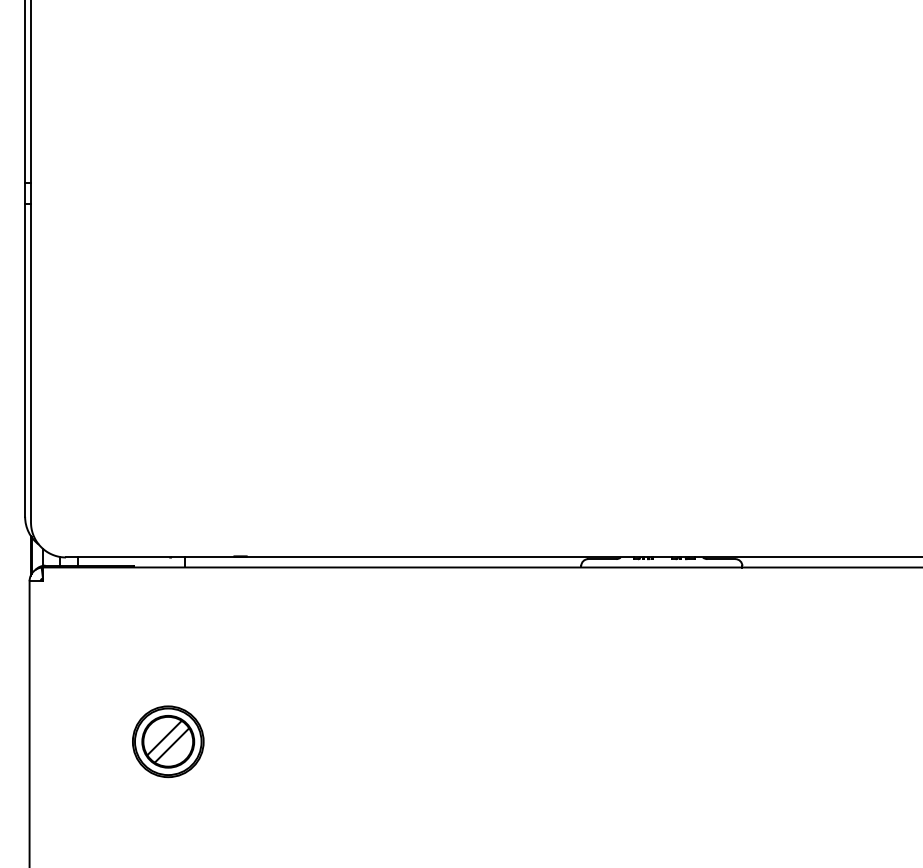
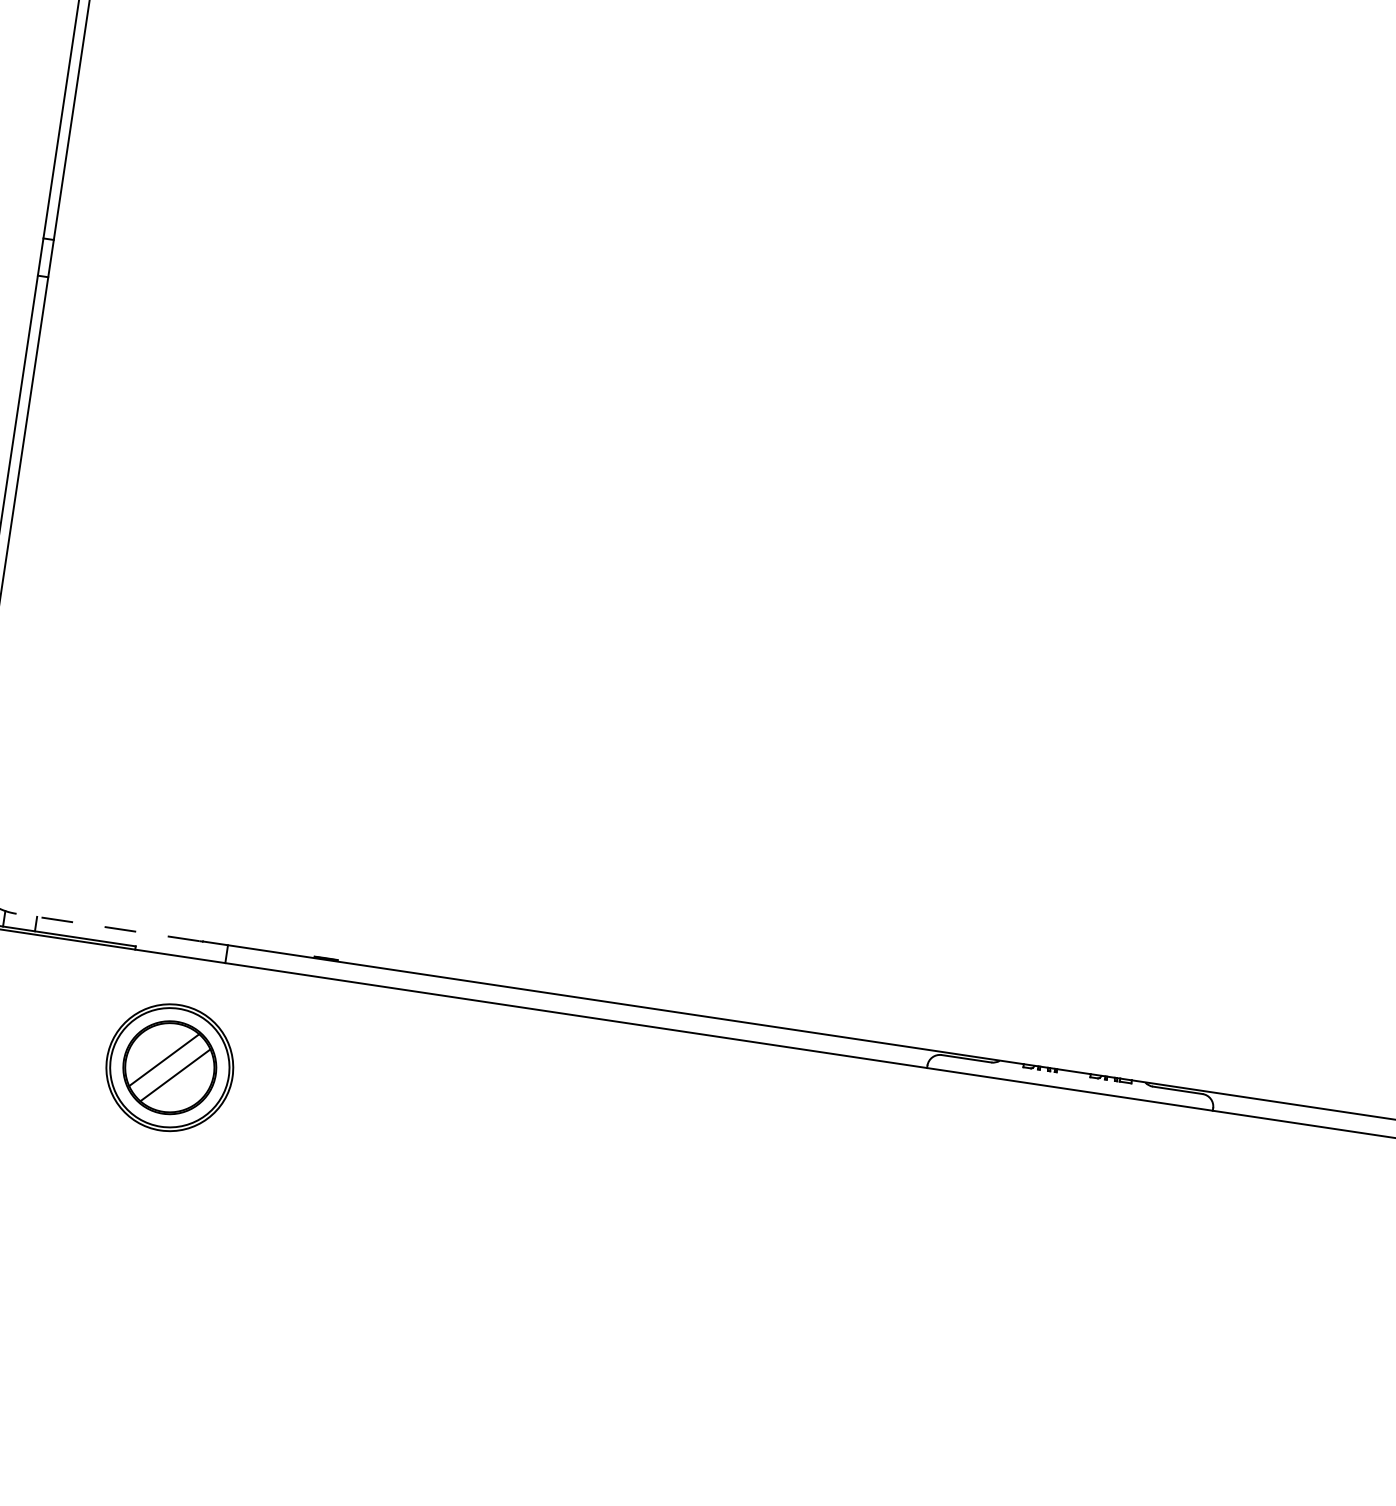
line: (117, 557) -> (107, 927), solid -> dashed
part: (168, 741) -> (170, 1067), moved

